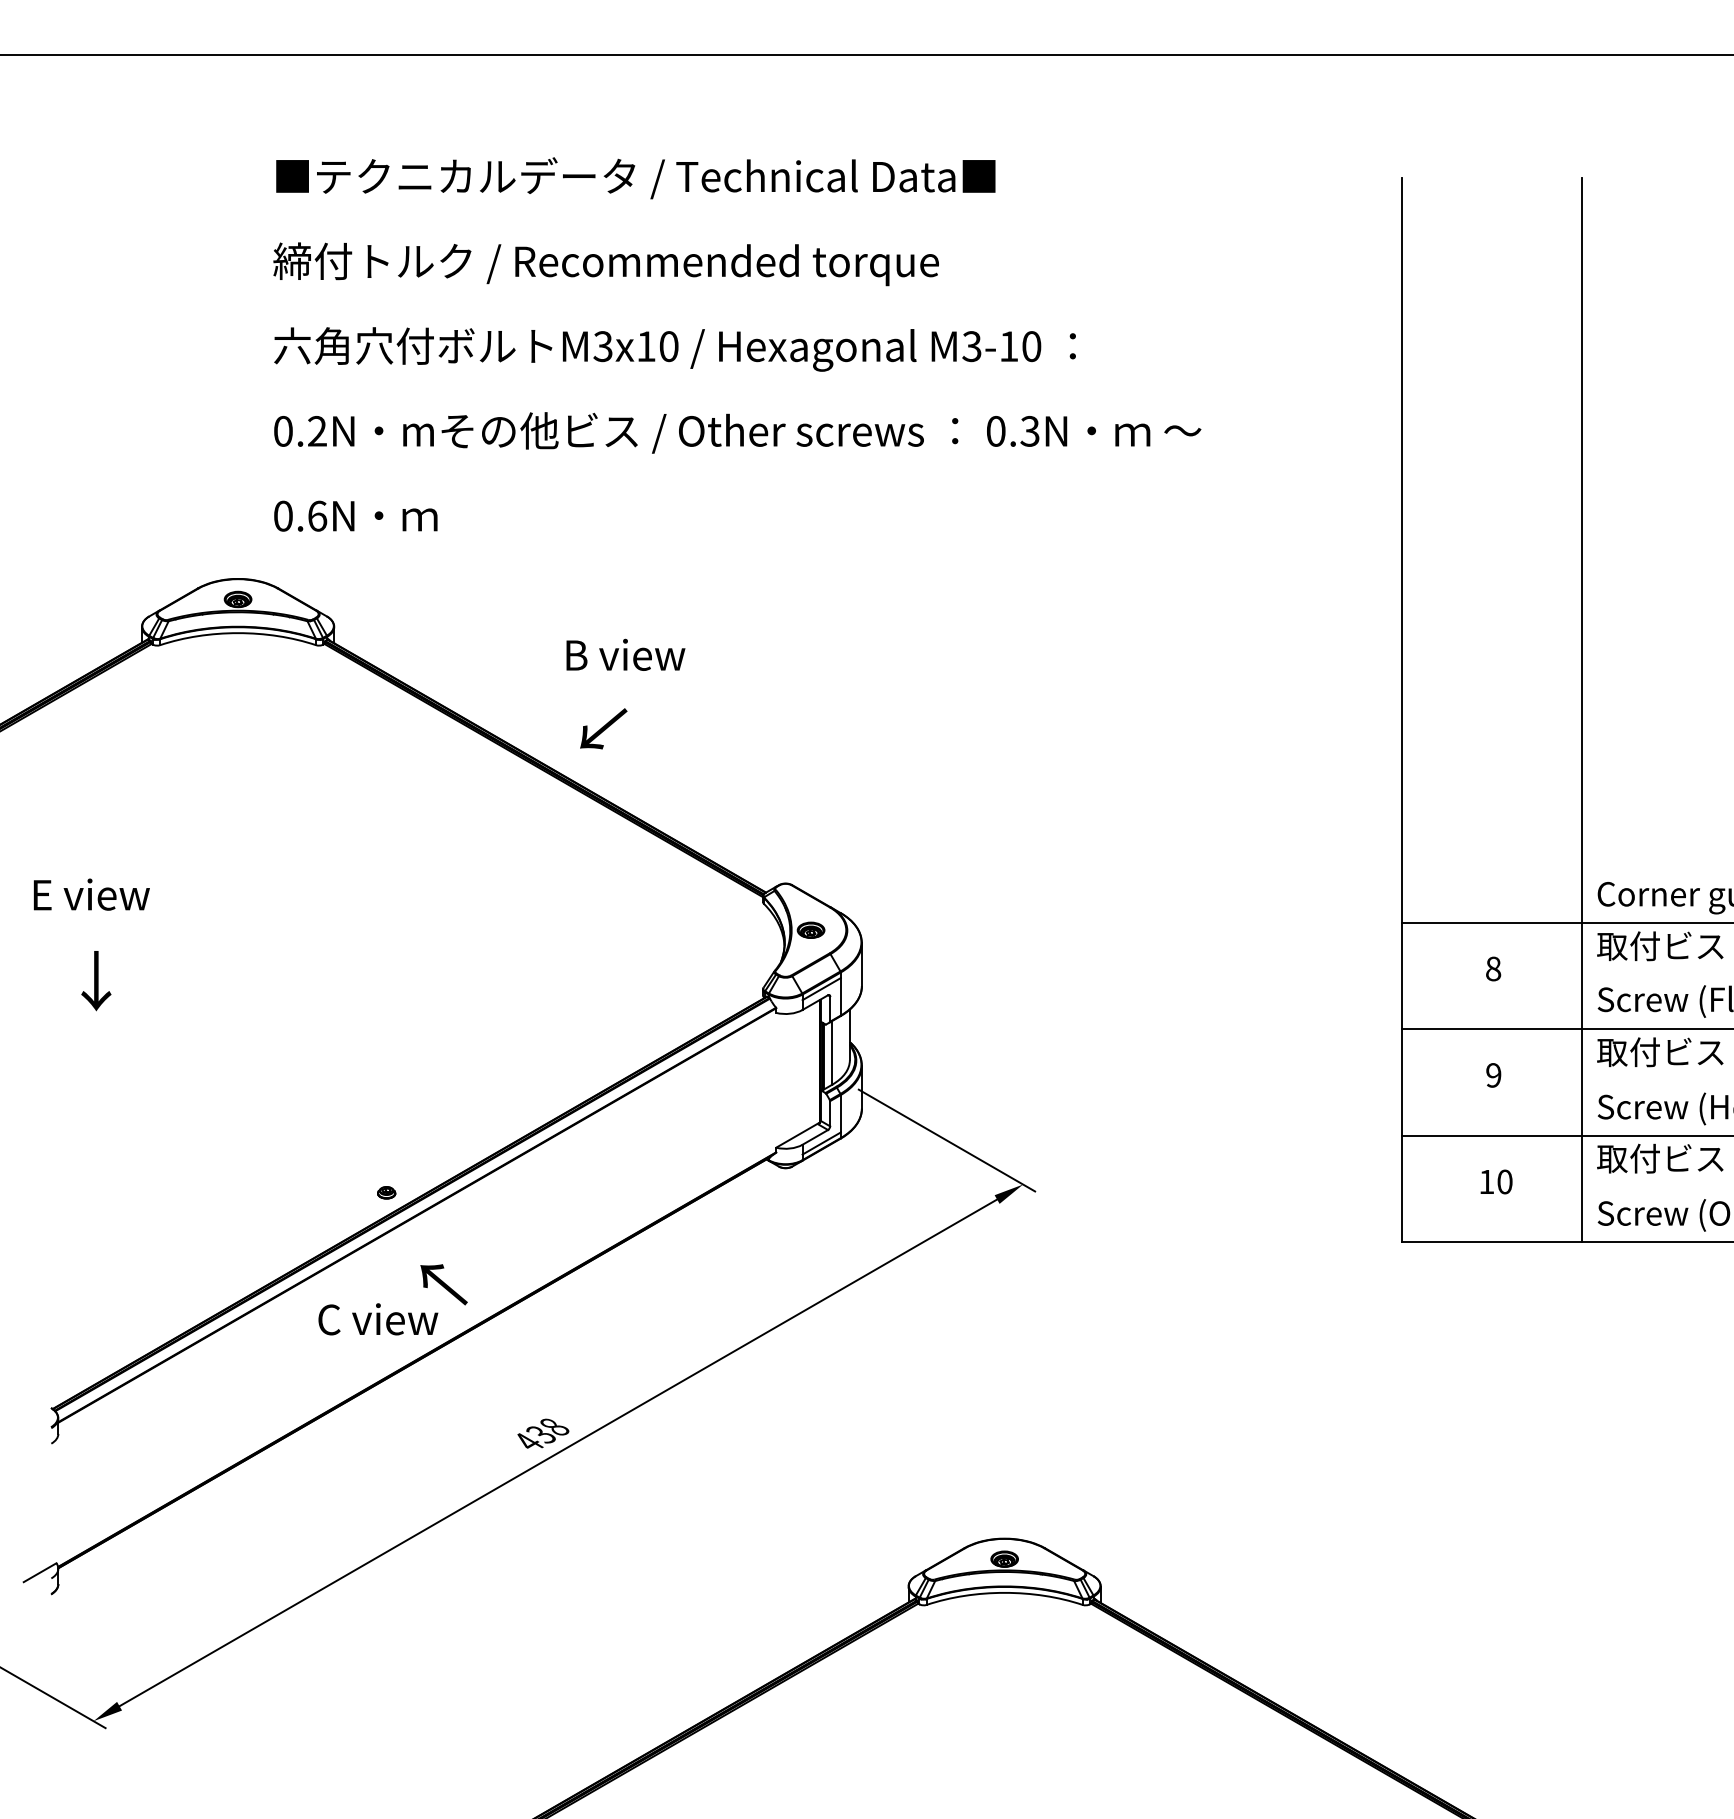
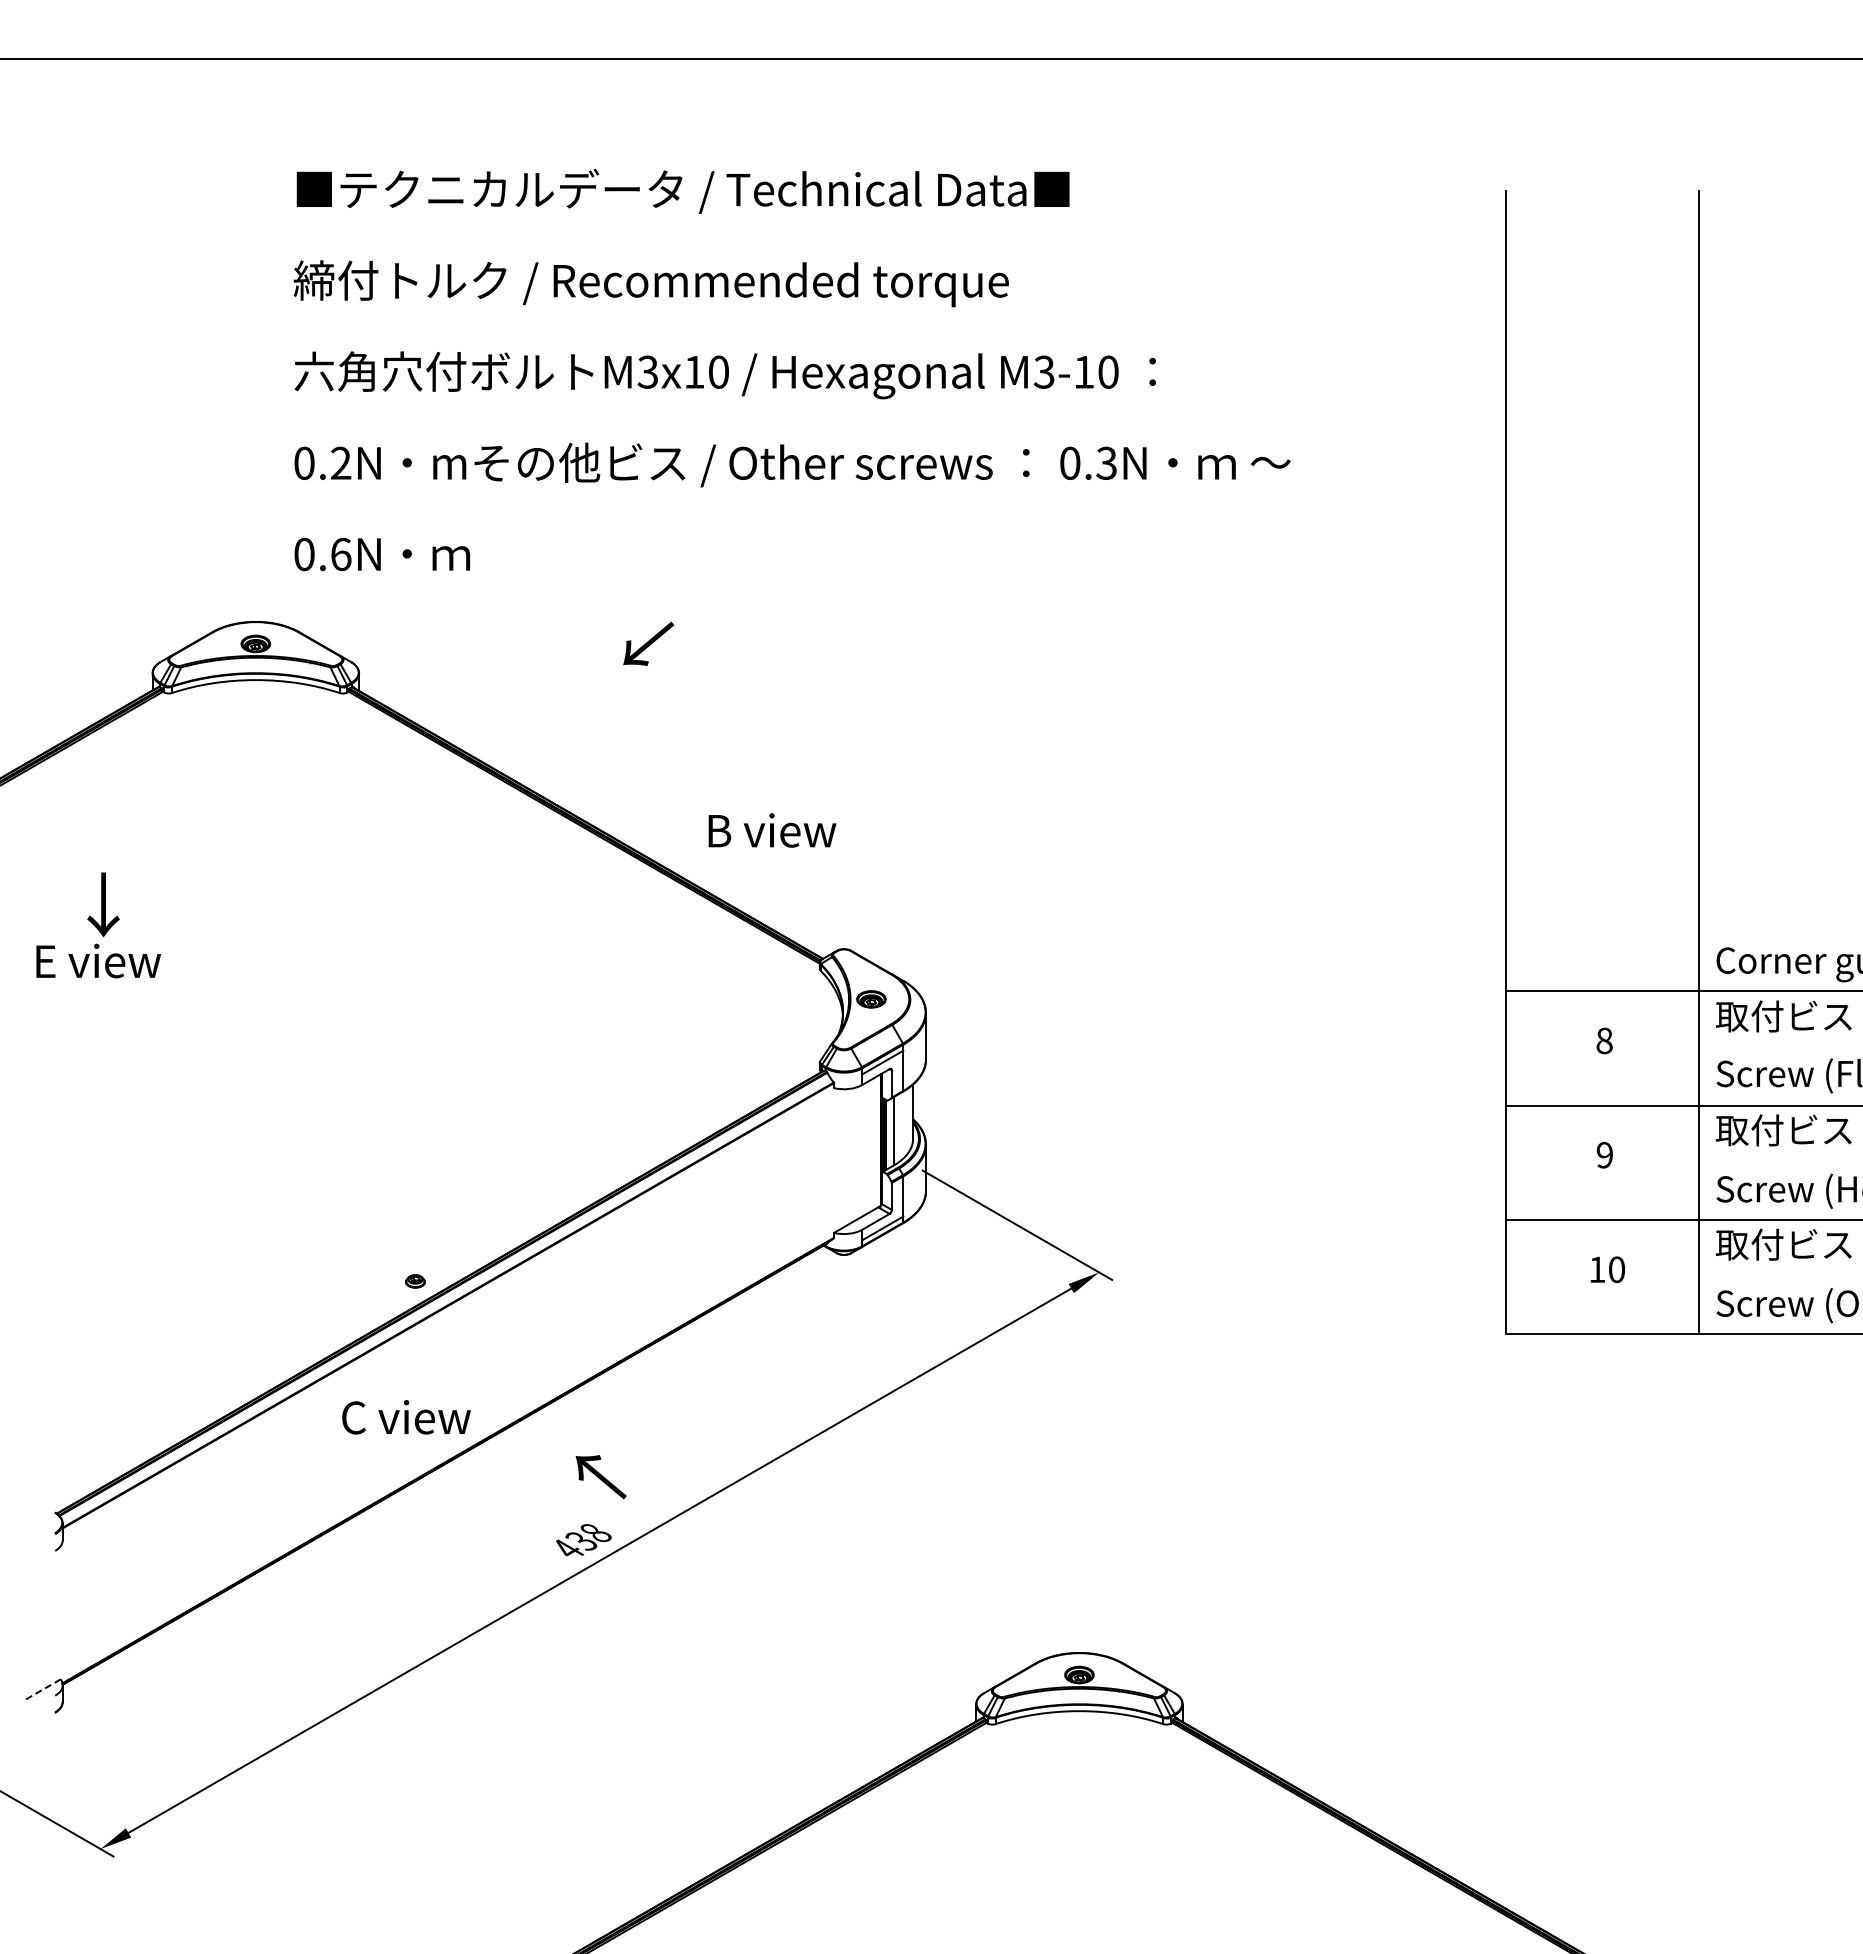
text: (625, 654) -> (772, 830), moved
text: (603, 728) -> (648, 643), moved
text: (96, 980) -> (103, 904), moved
text: (443, 1285) -> (600, 1477), moved
line: (39, 1572) -> (42, 1689), solid -> dashed

